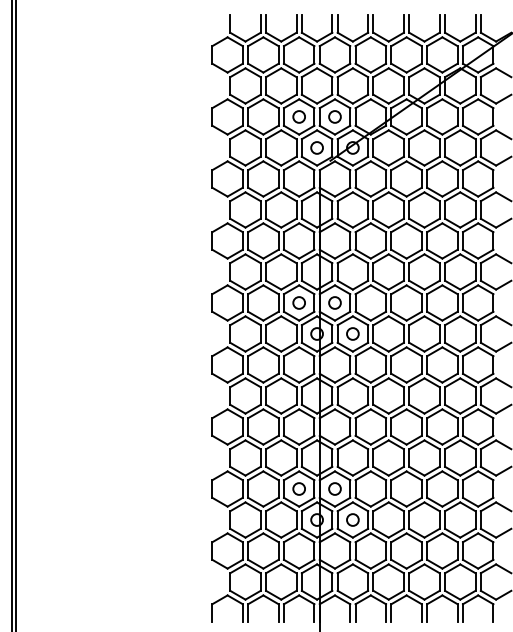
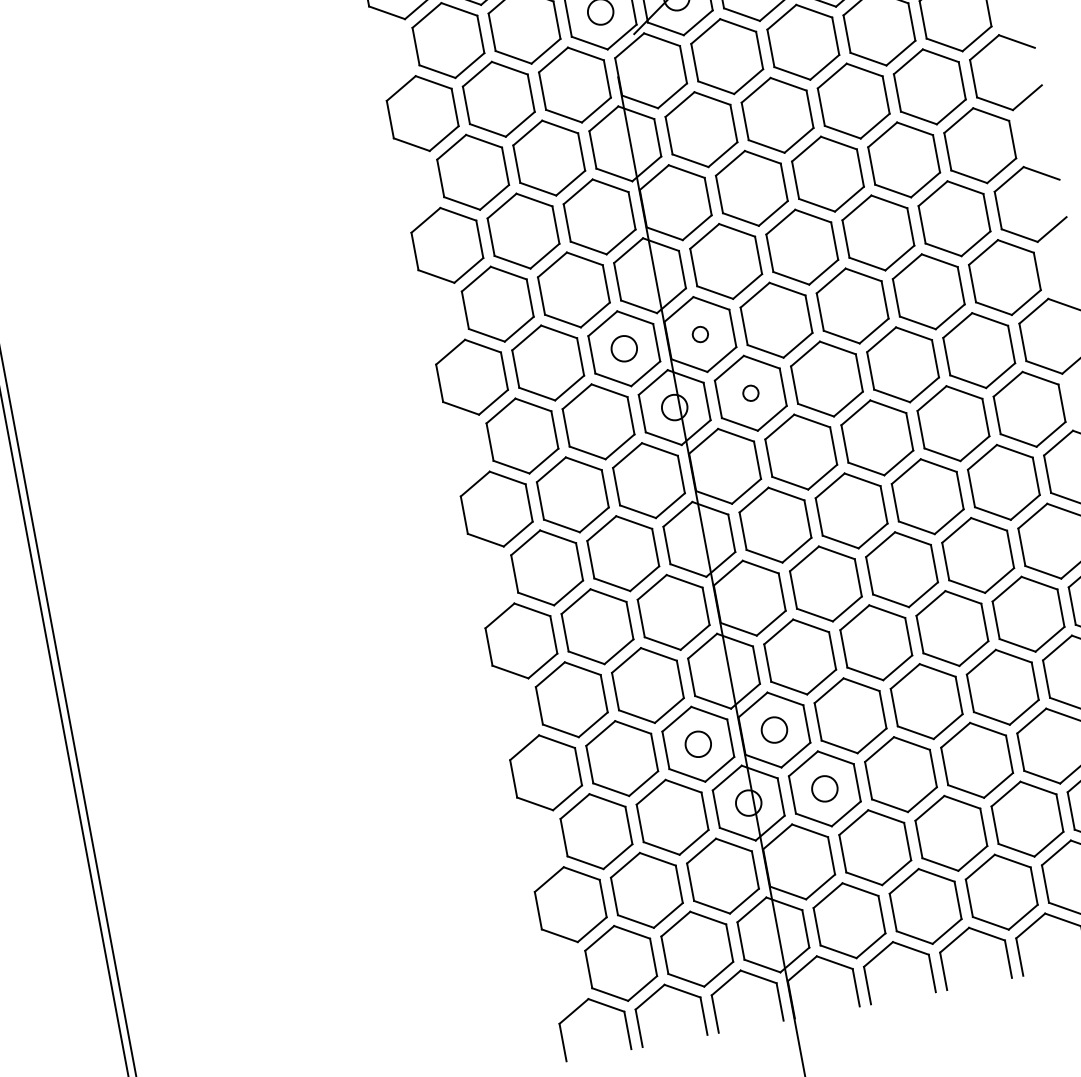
circle: (334, 302) -> (699, 333), size x0.6
circle: (352, 333) -> (749, 392), size x0.6

